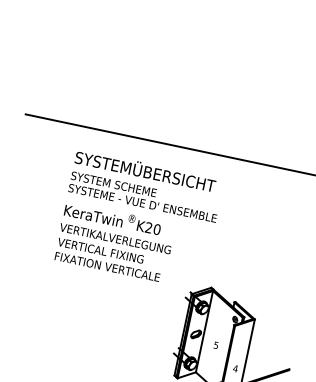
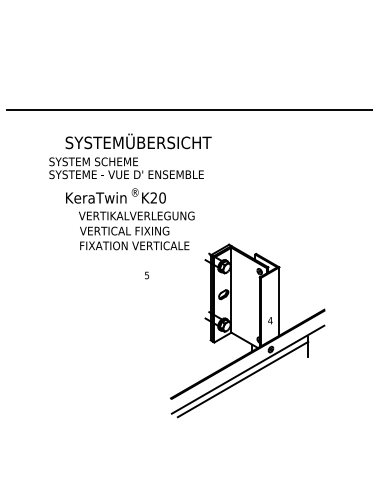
text: (143, 197) -> (126, 168), moved
text: (112, 252) -> (136, 230), moved
text: (216, 345) -> (147, 275), moved

